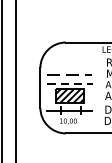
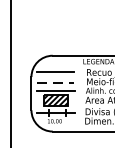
line: (69, 62) -> (55, 72), added
line: (70, 84) -> (56, 90), dashed -> solid

